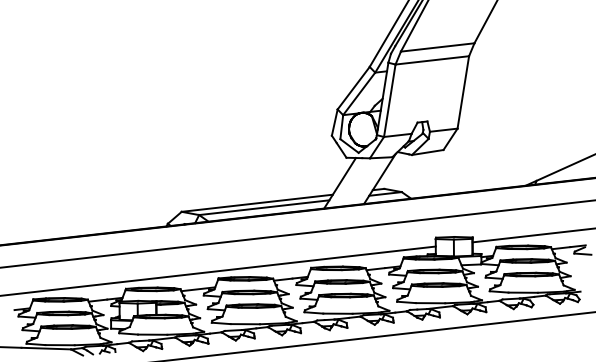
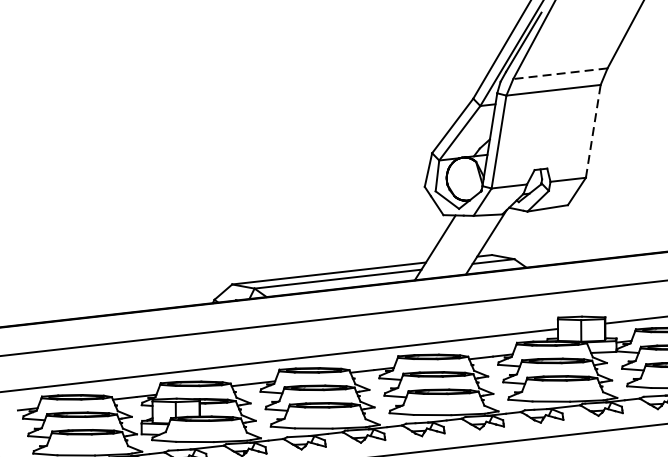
line: (437, 47) -> (560, 73), solid -> dashed
line: (463, 92) -> (593, 131), solid -> dashed

